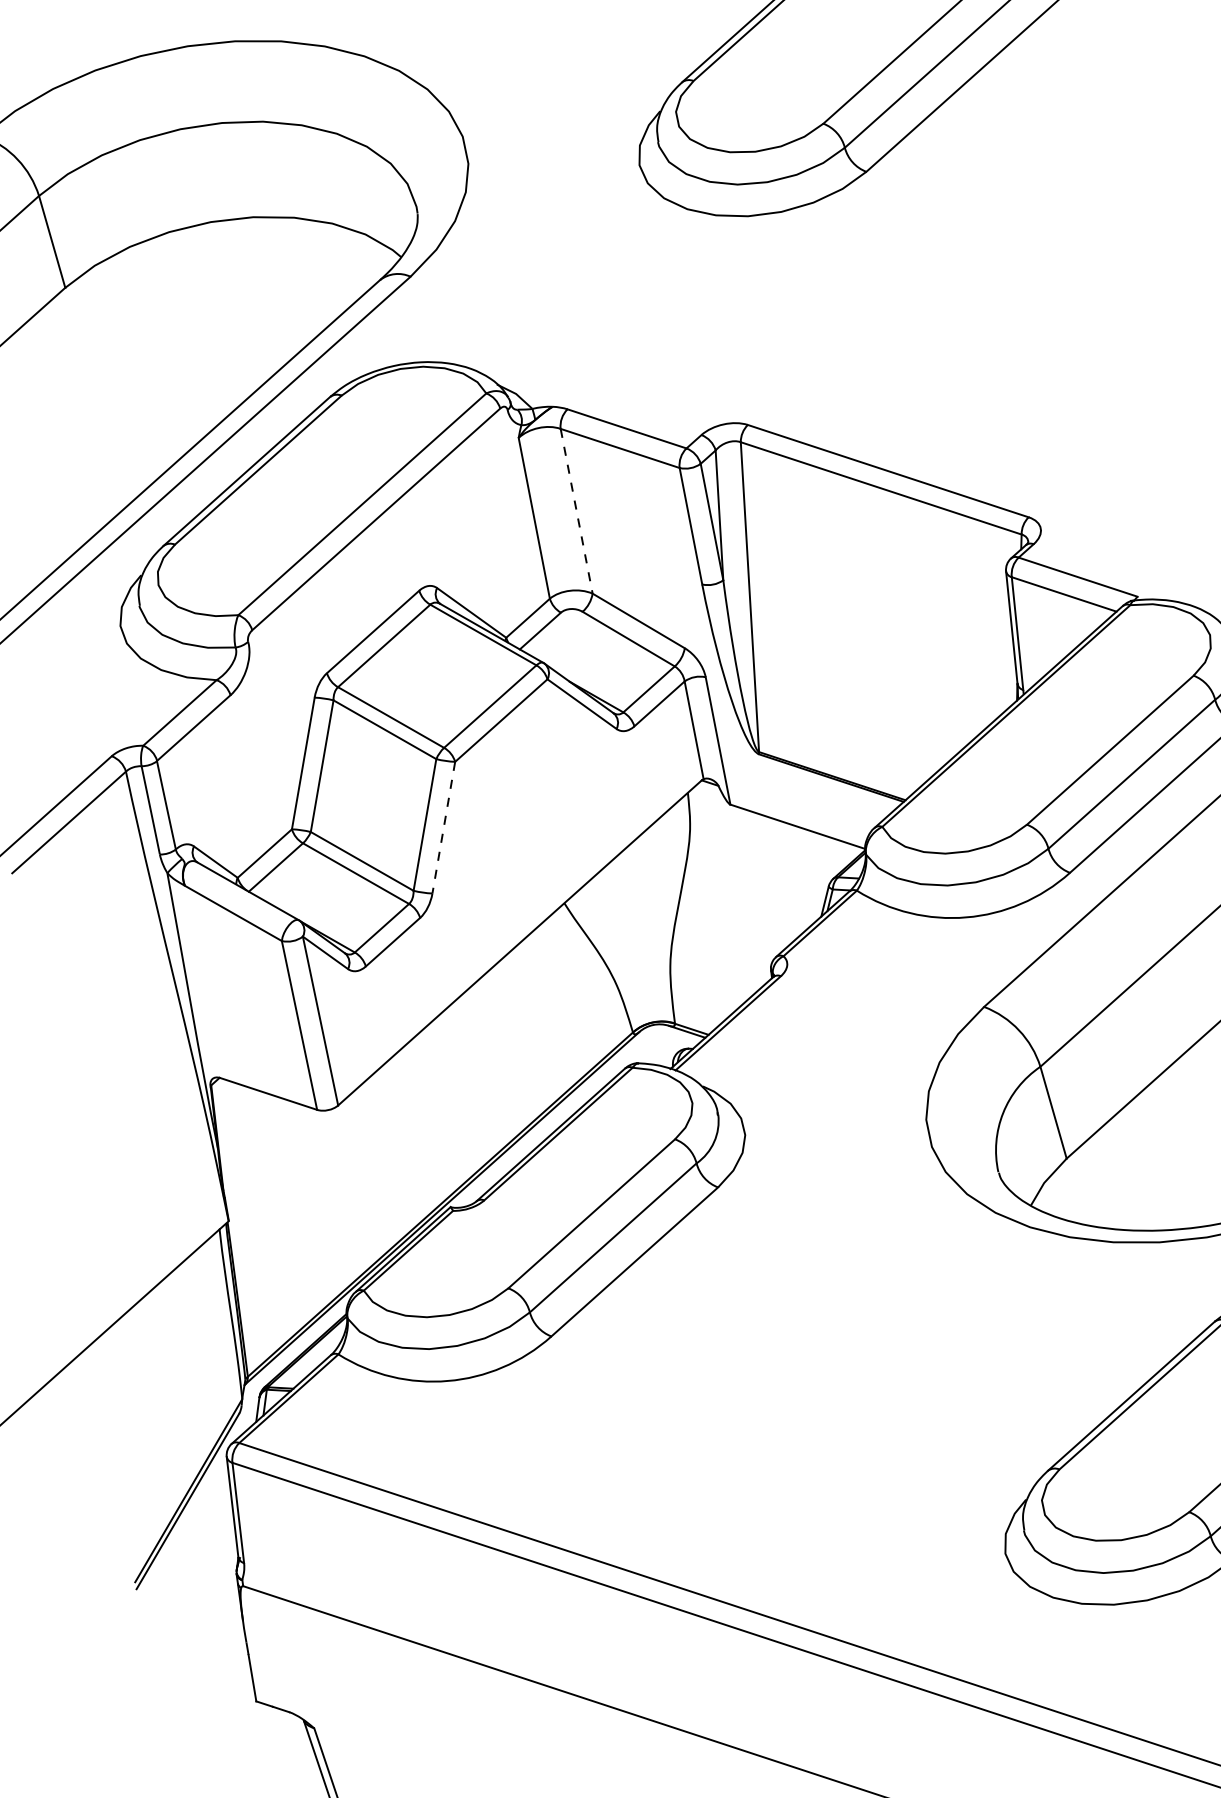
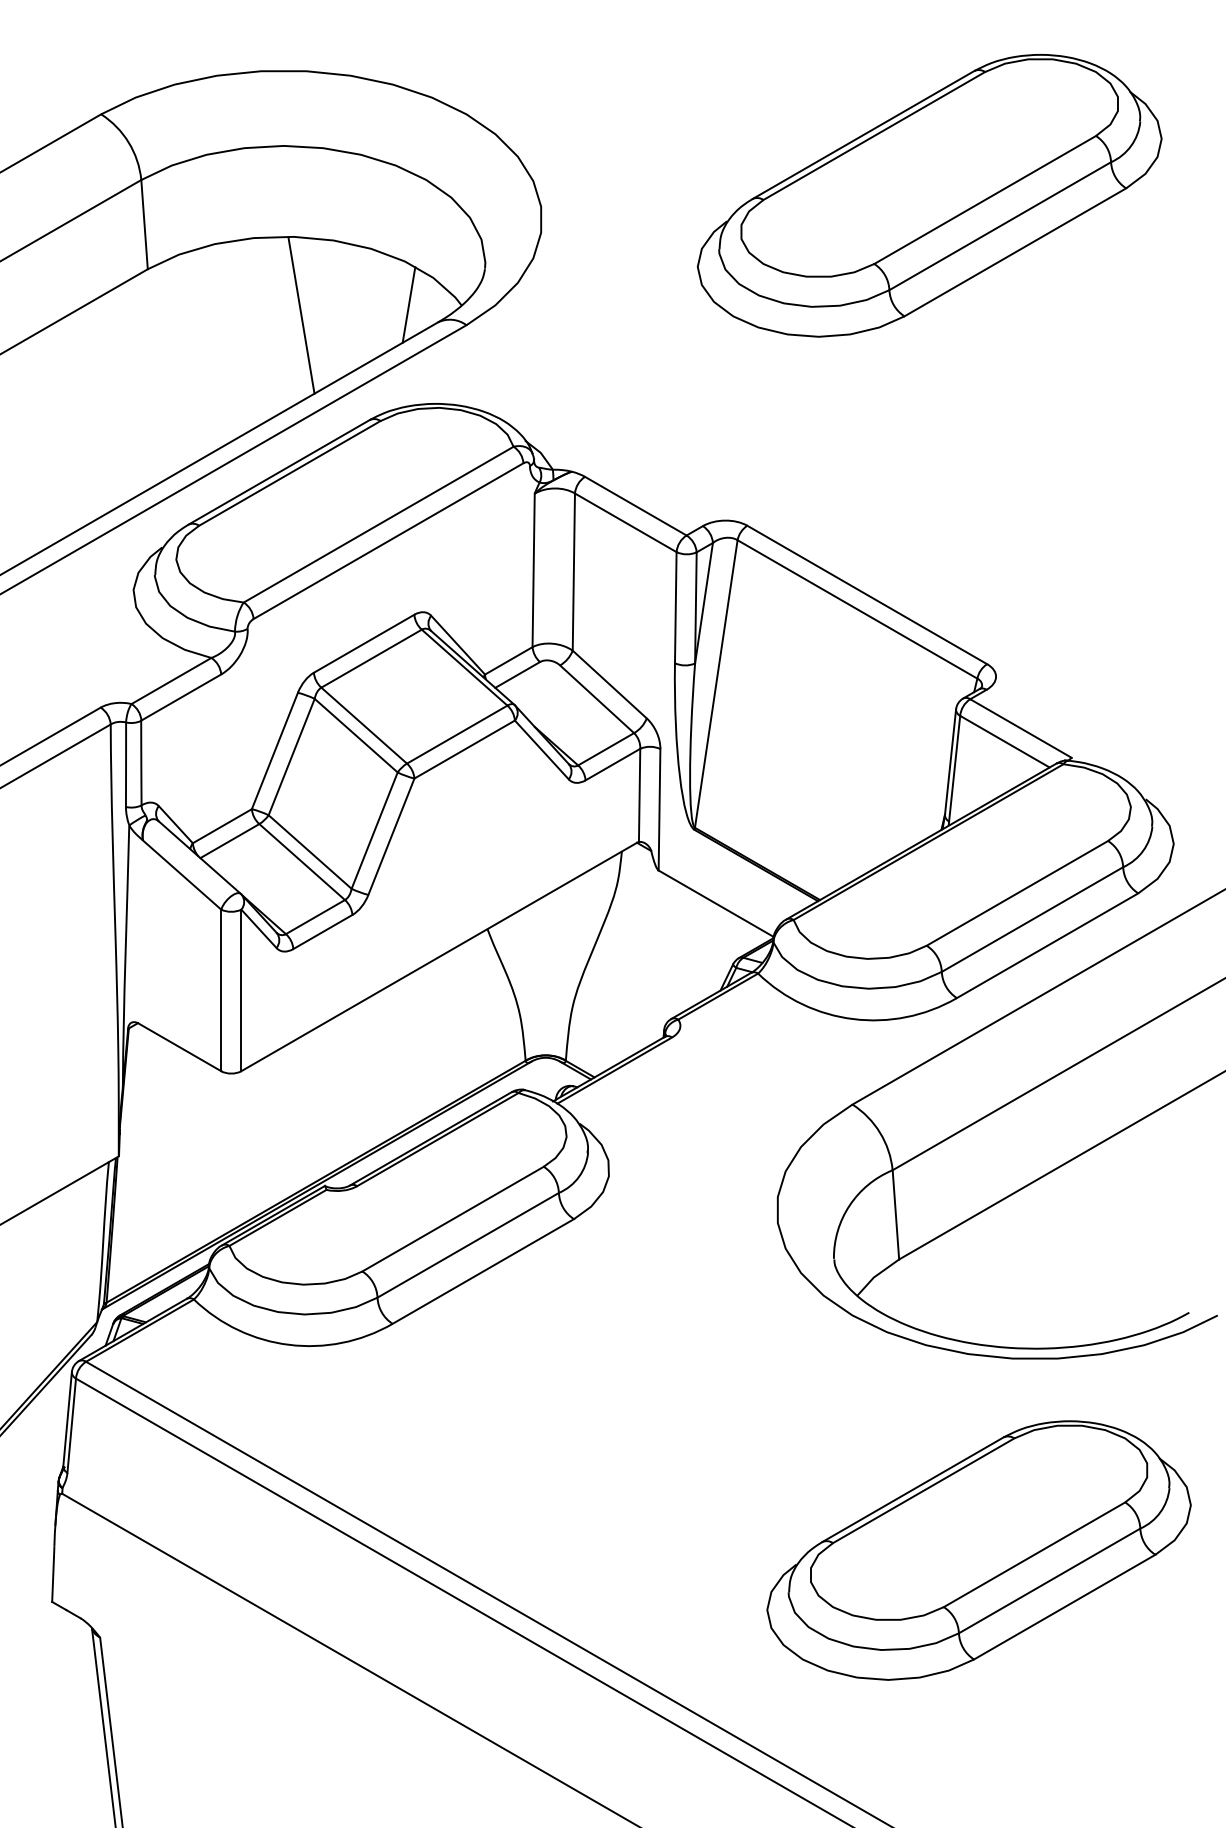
line: (345, 267) -> (408, 304), added
line: (236, 302) -> (301, 315), added
line: (576, 511) -> (573, 572), dashed -> solid
line: (443, 827) -> (391, 836), dashed -> solid

